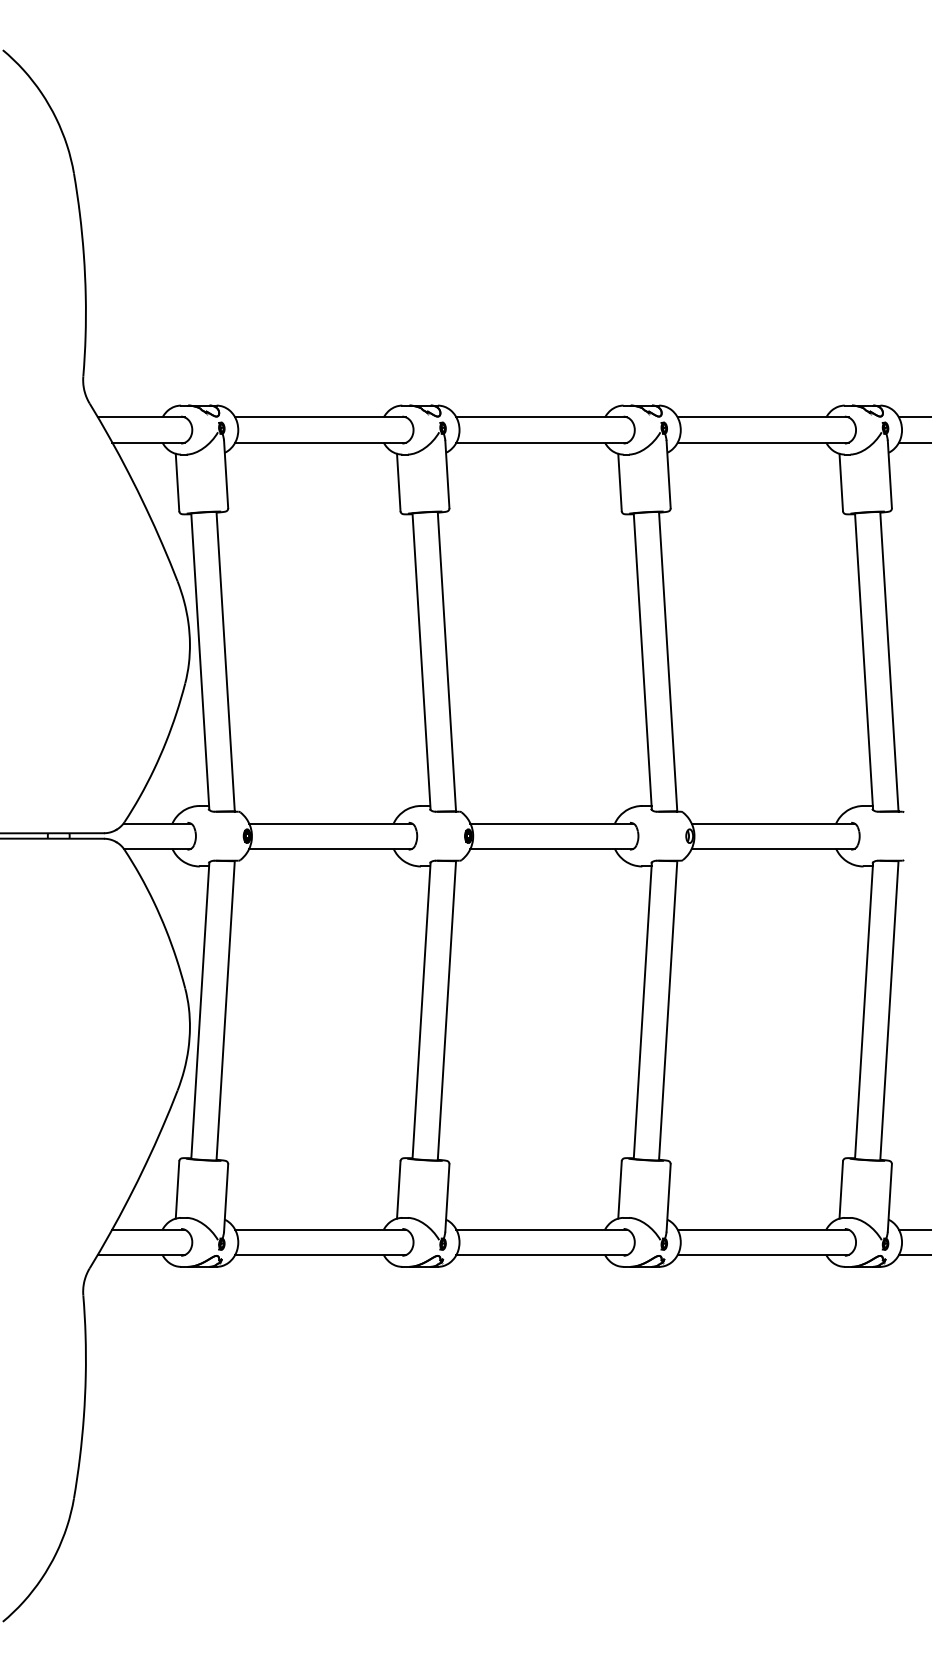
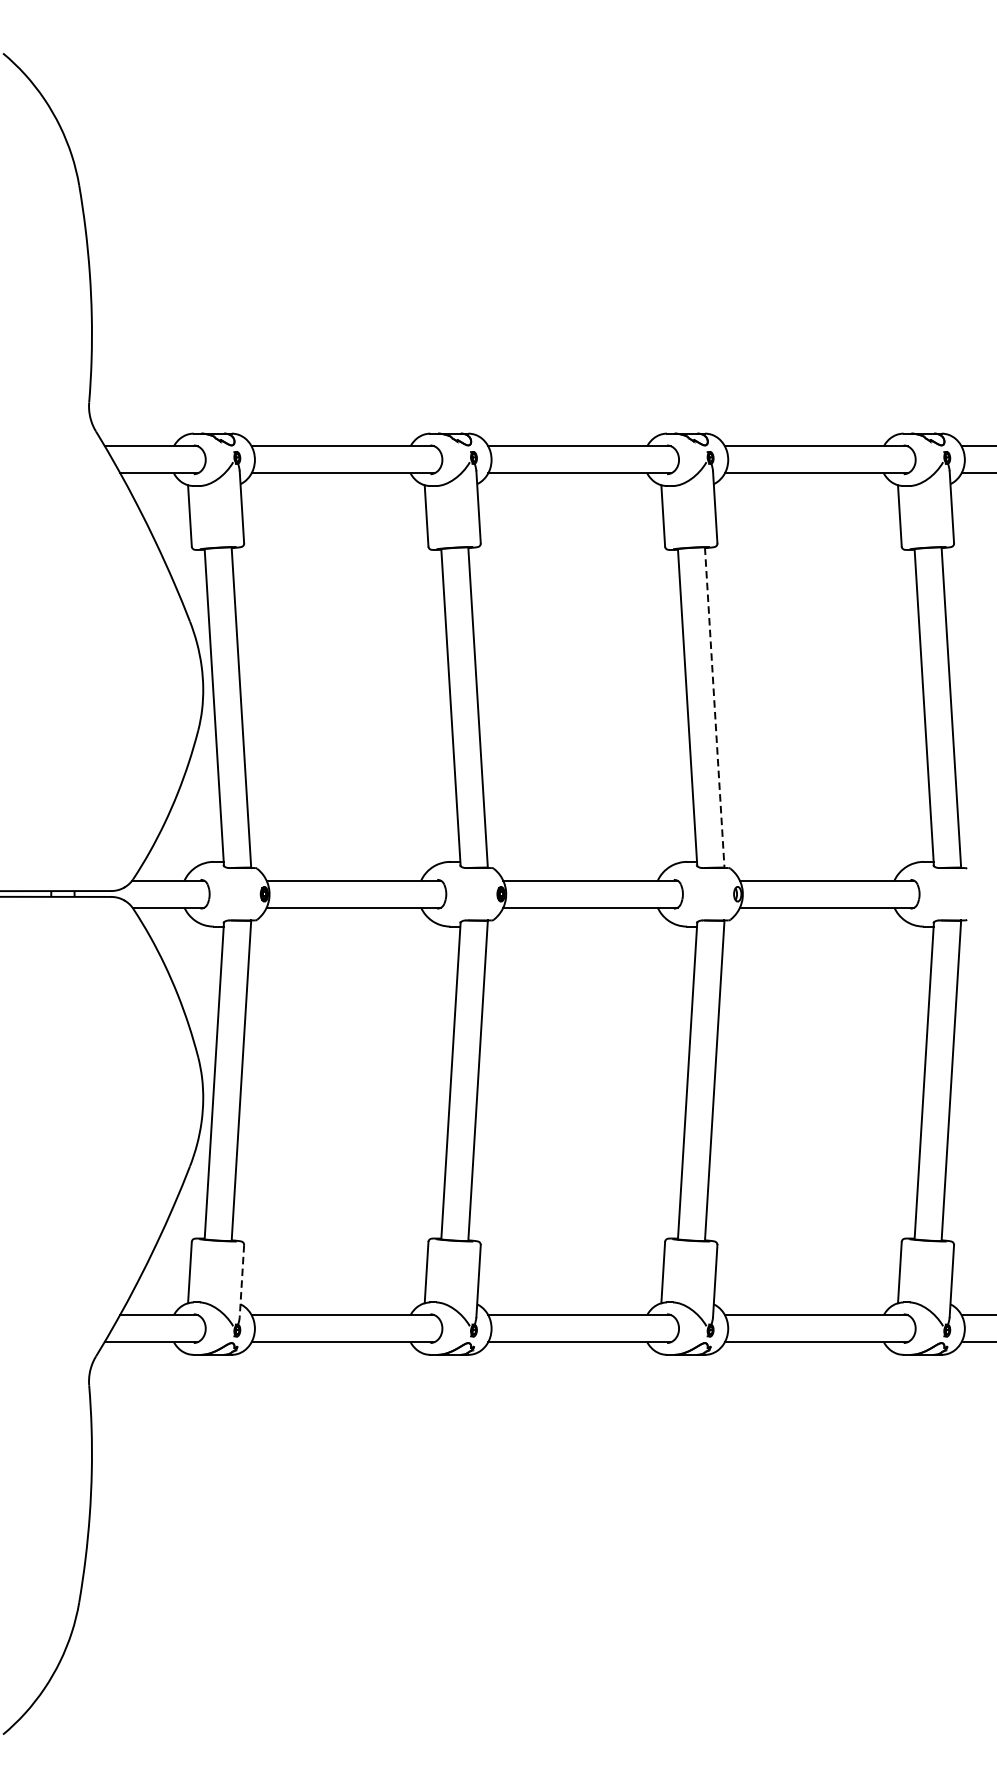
line: (668, 661) -> (715, 707), solid -> dashed
line: (226, 1197) -> (242, 1280), solid -> dashed

